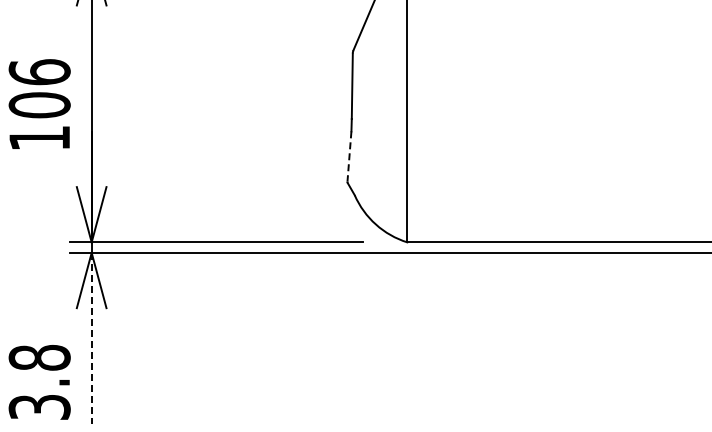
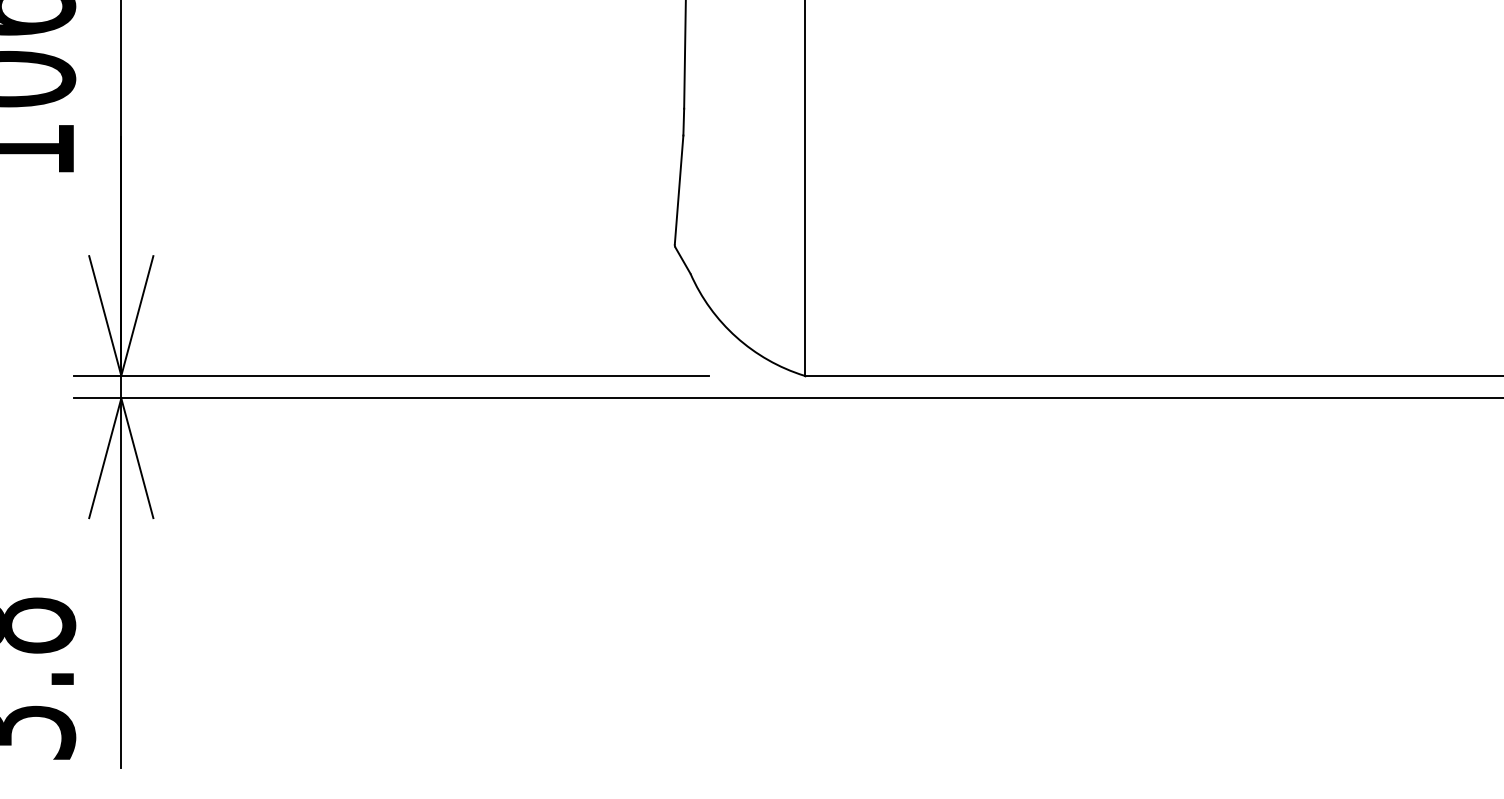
line: (349, 157) -> (679, 192), dashed -> solid
line: (91, 338) -> (120, 583), dashed -> solid

